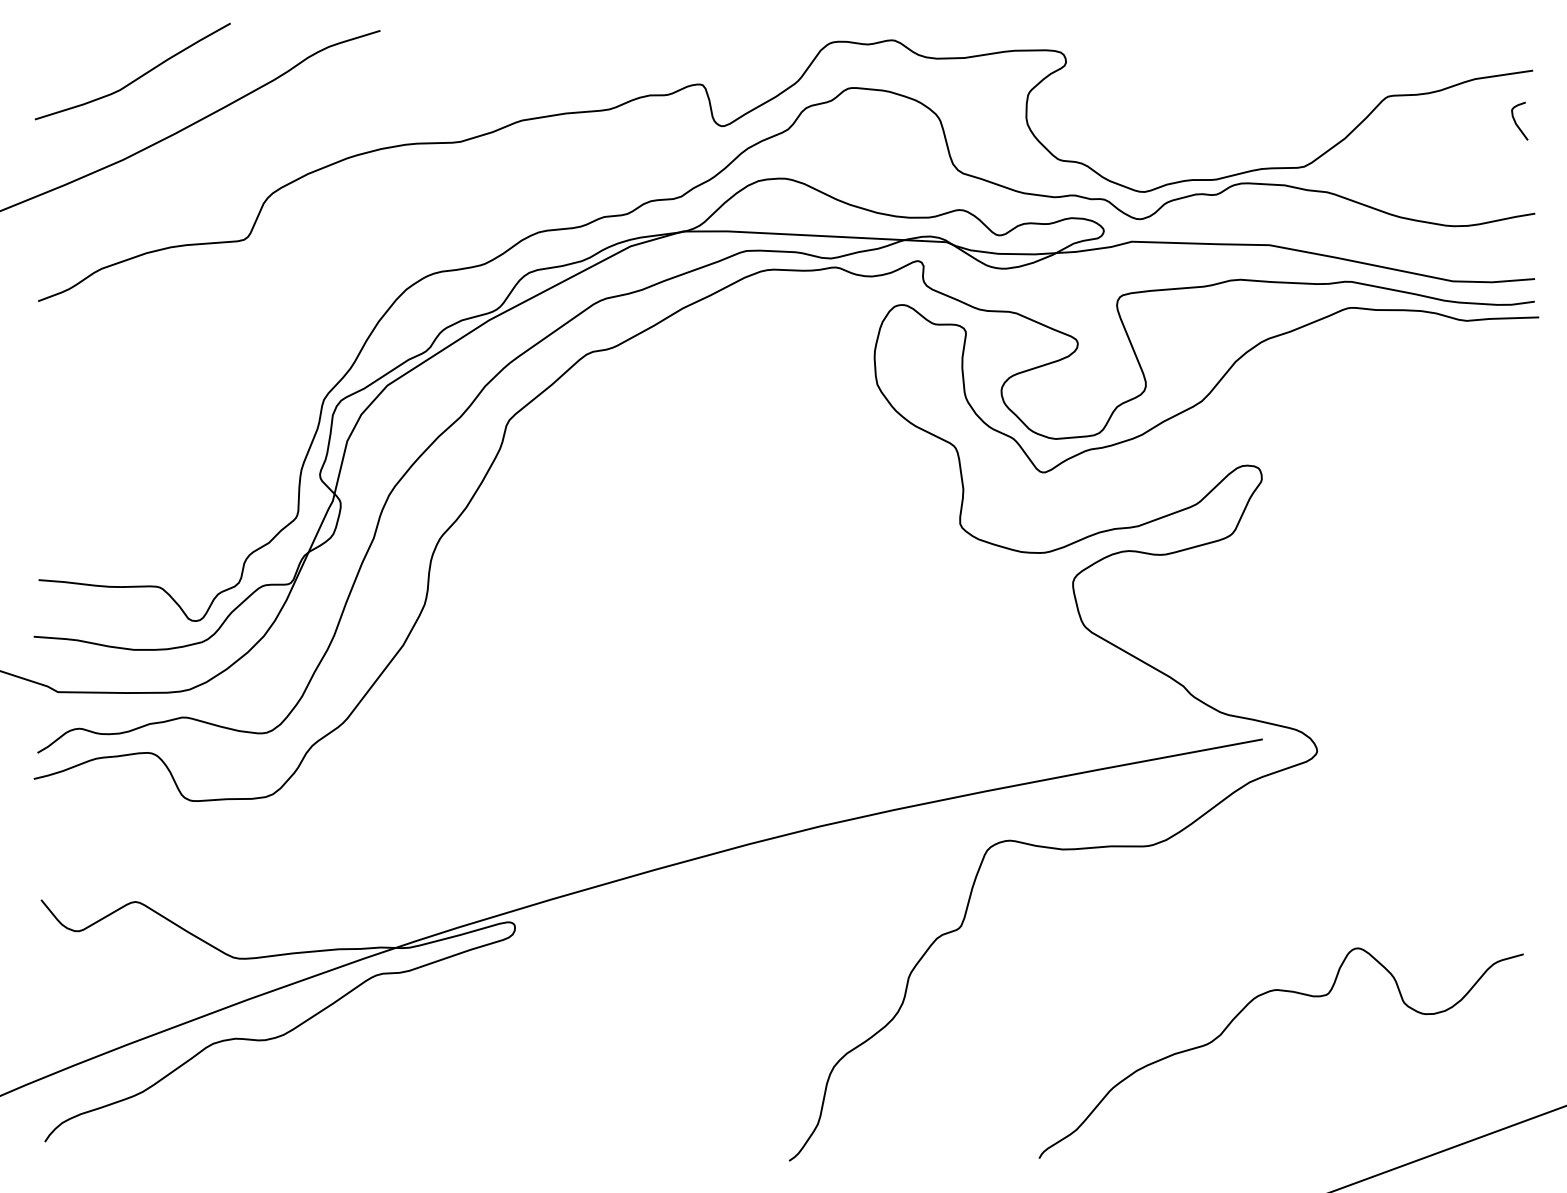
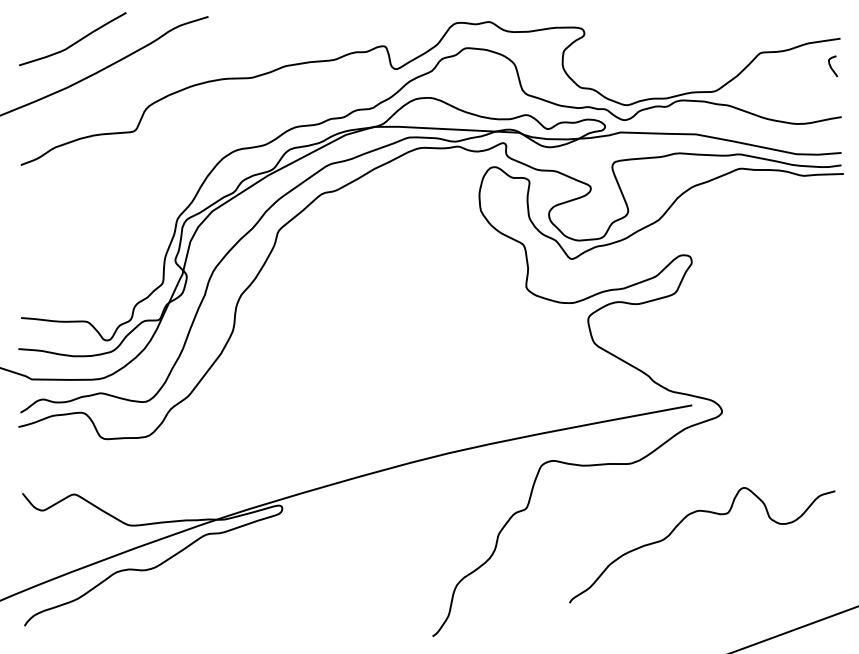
curve: (1234, 1022) -> (676, 528), moved

